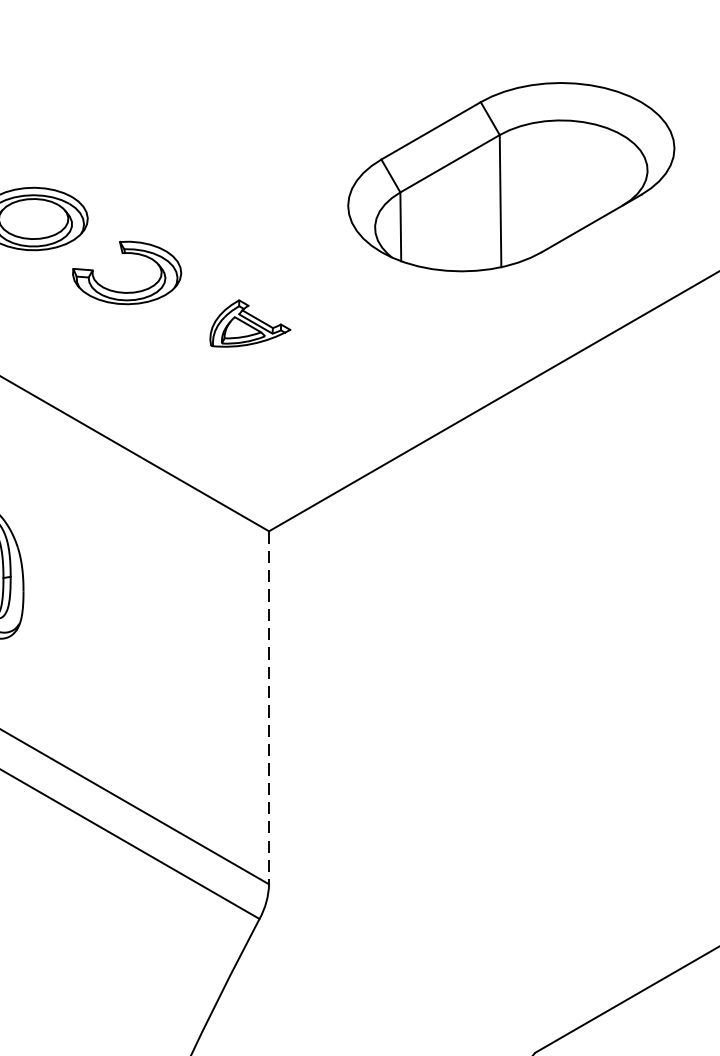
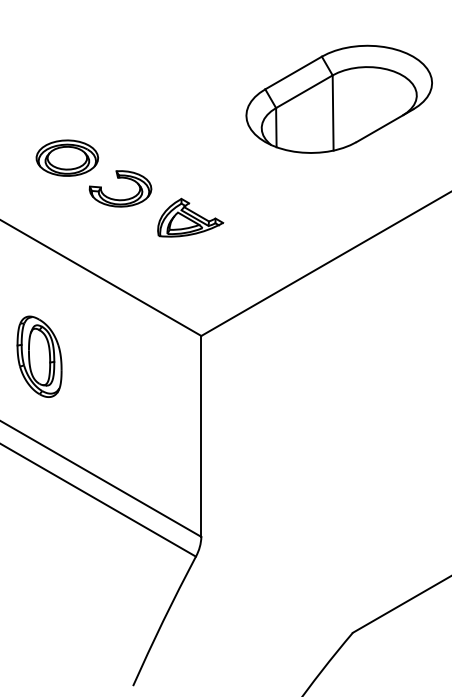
part: (509, 175) -> (338, 98), moved
part: (249, 323) -> (190, 217), size x1.43
line: (269, 707) -> (201, 436), dashed -> solid

